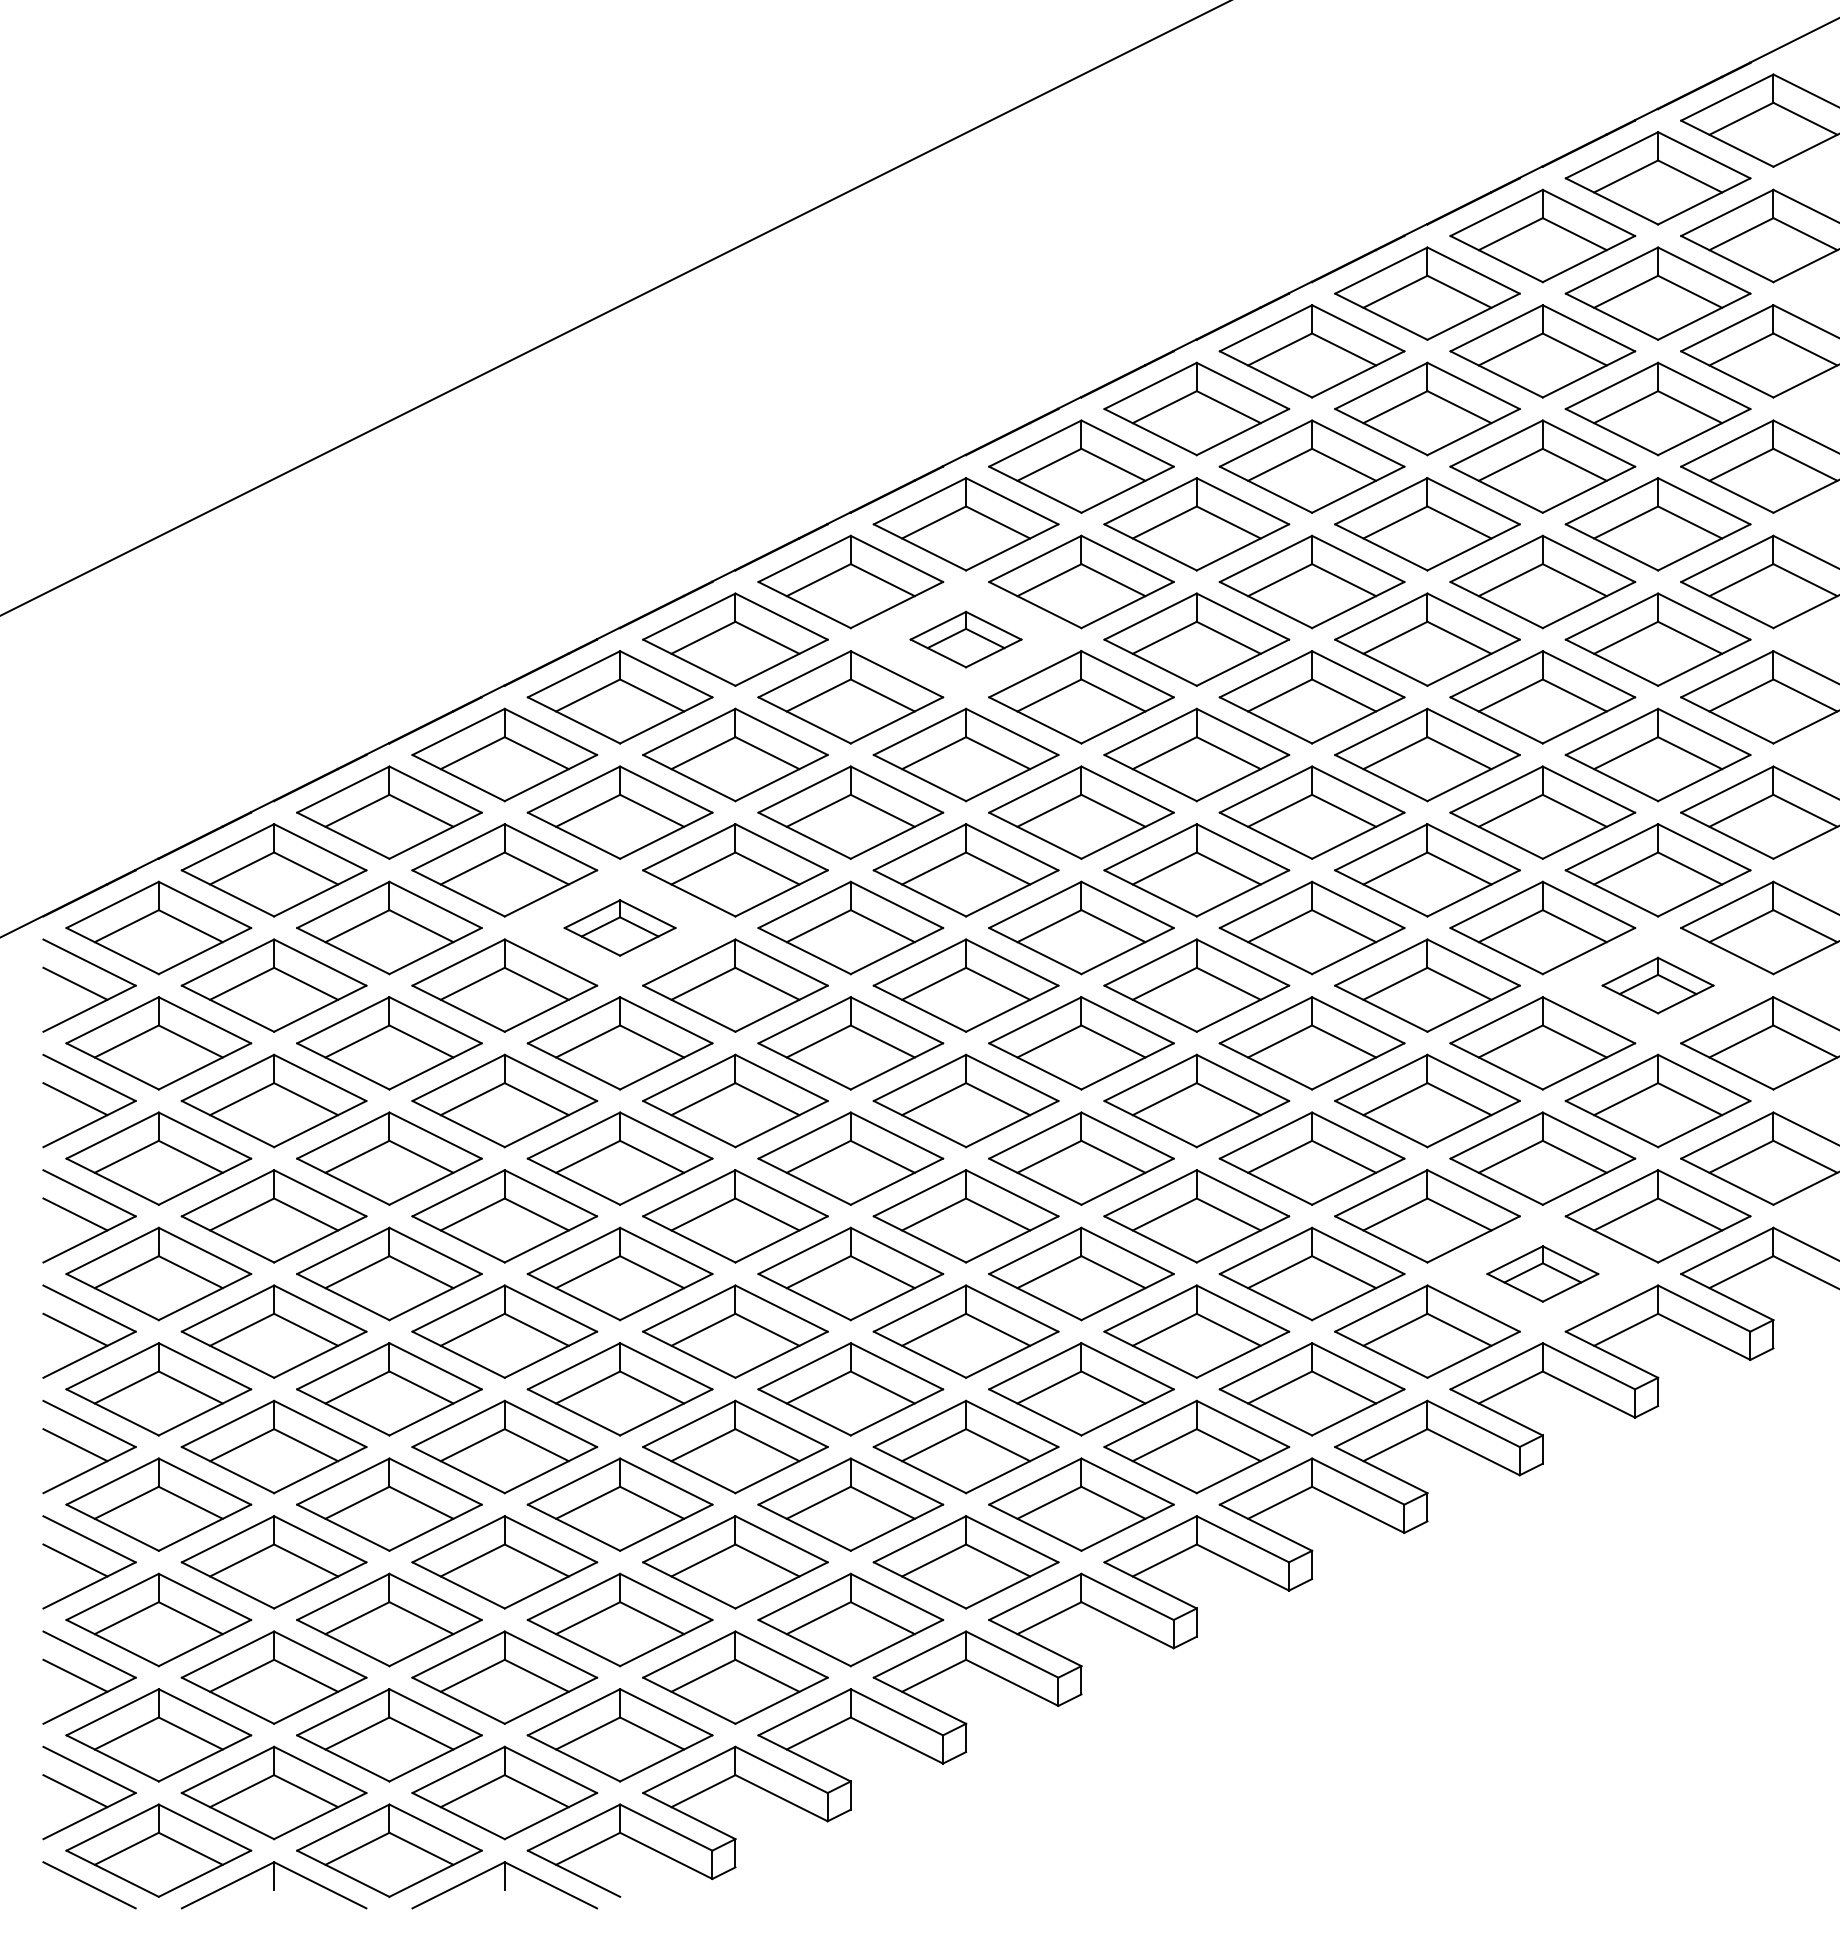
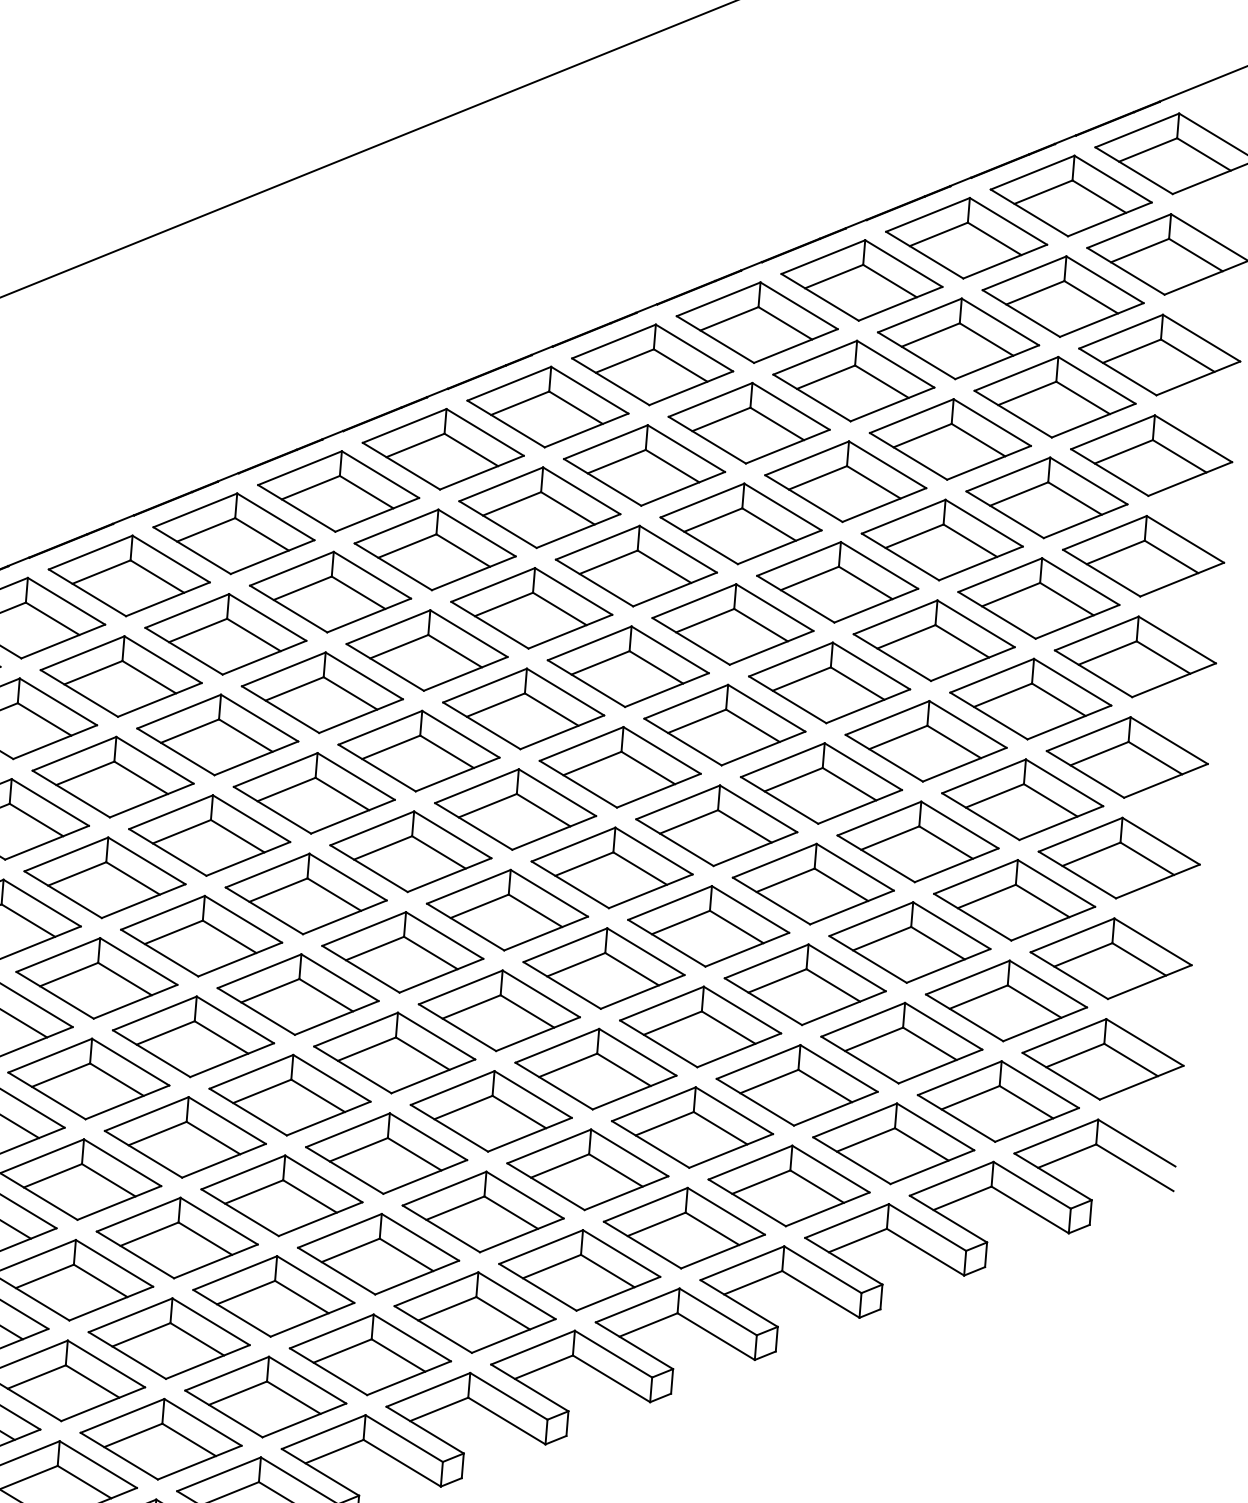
part: (965, 639) -> (434, 549), size x1.67
part: (619, 927) -> (112, 776), size x1.67
part: (1657, 985) -> (1014, 900), size x1.67
part: (1542, 1273) -> (893, 1143), size x1.67

